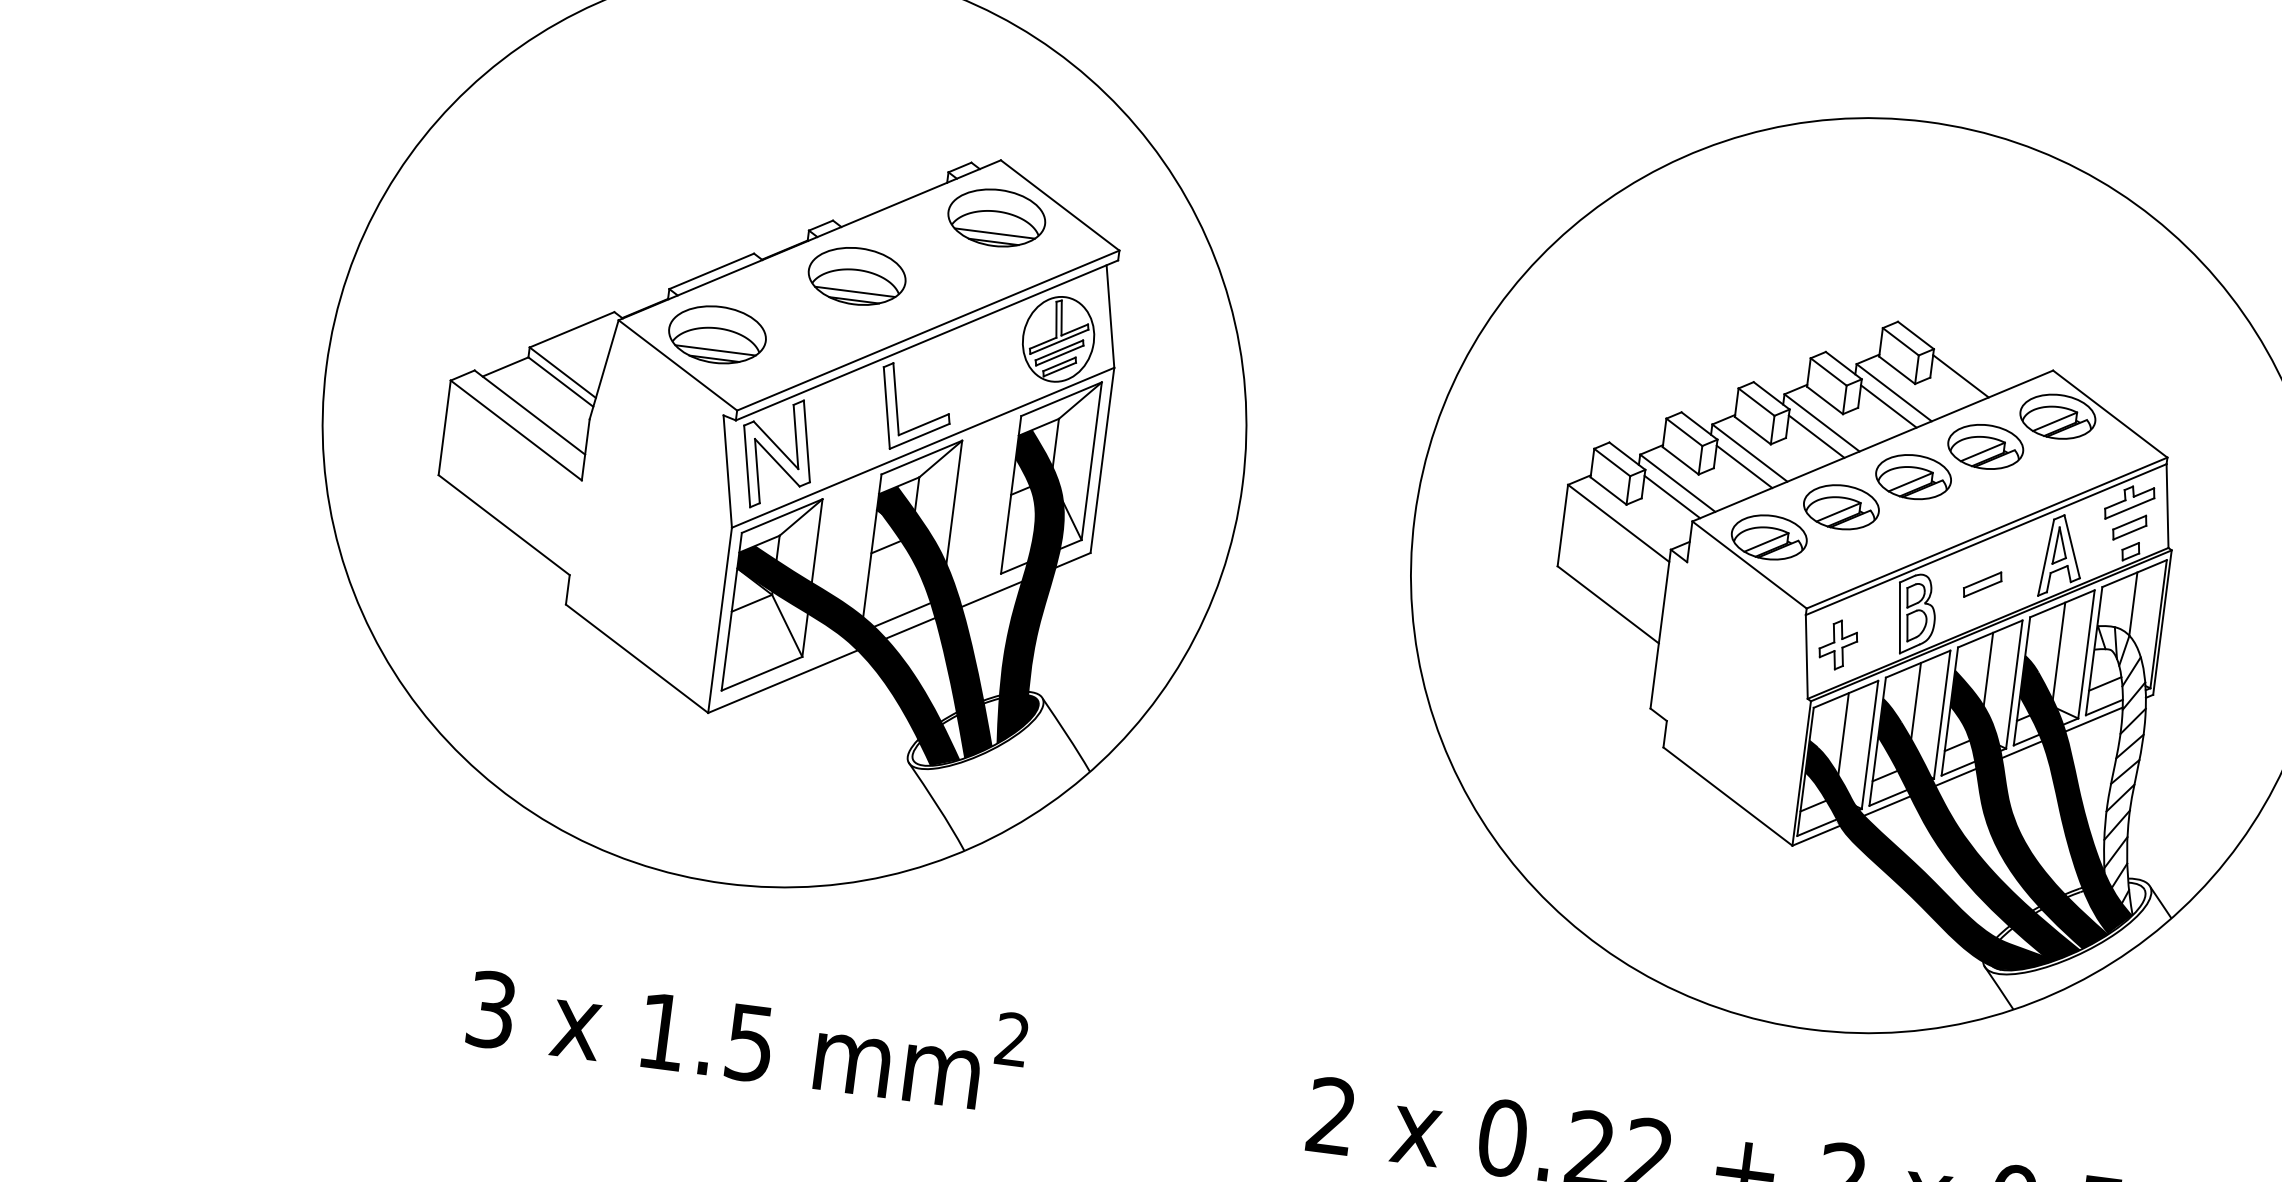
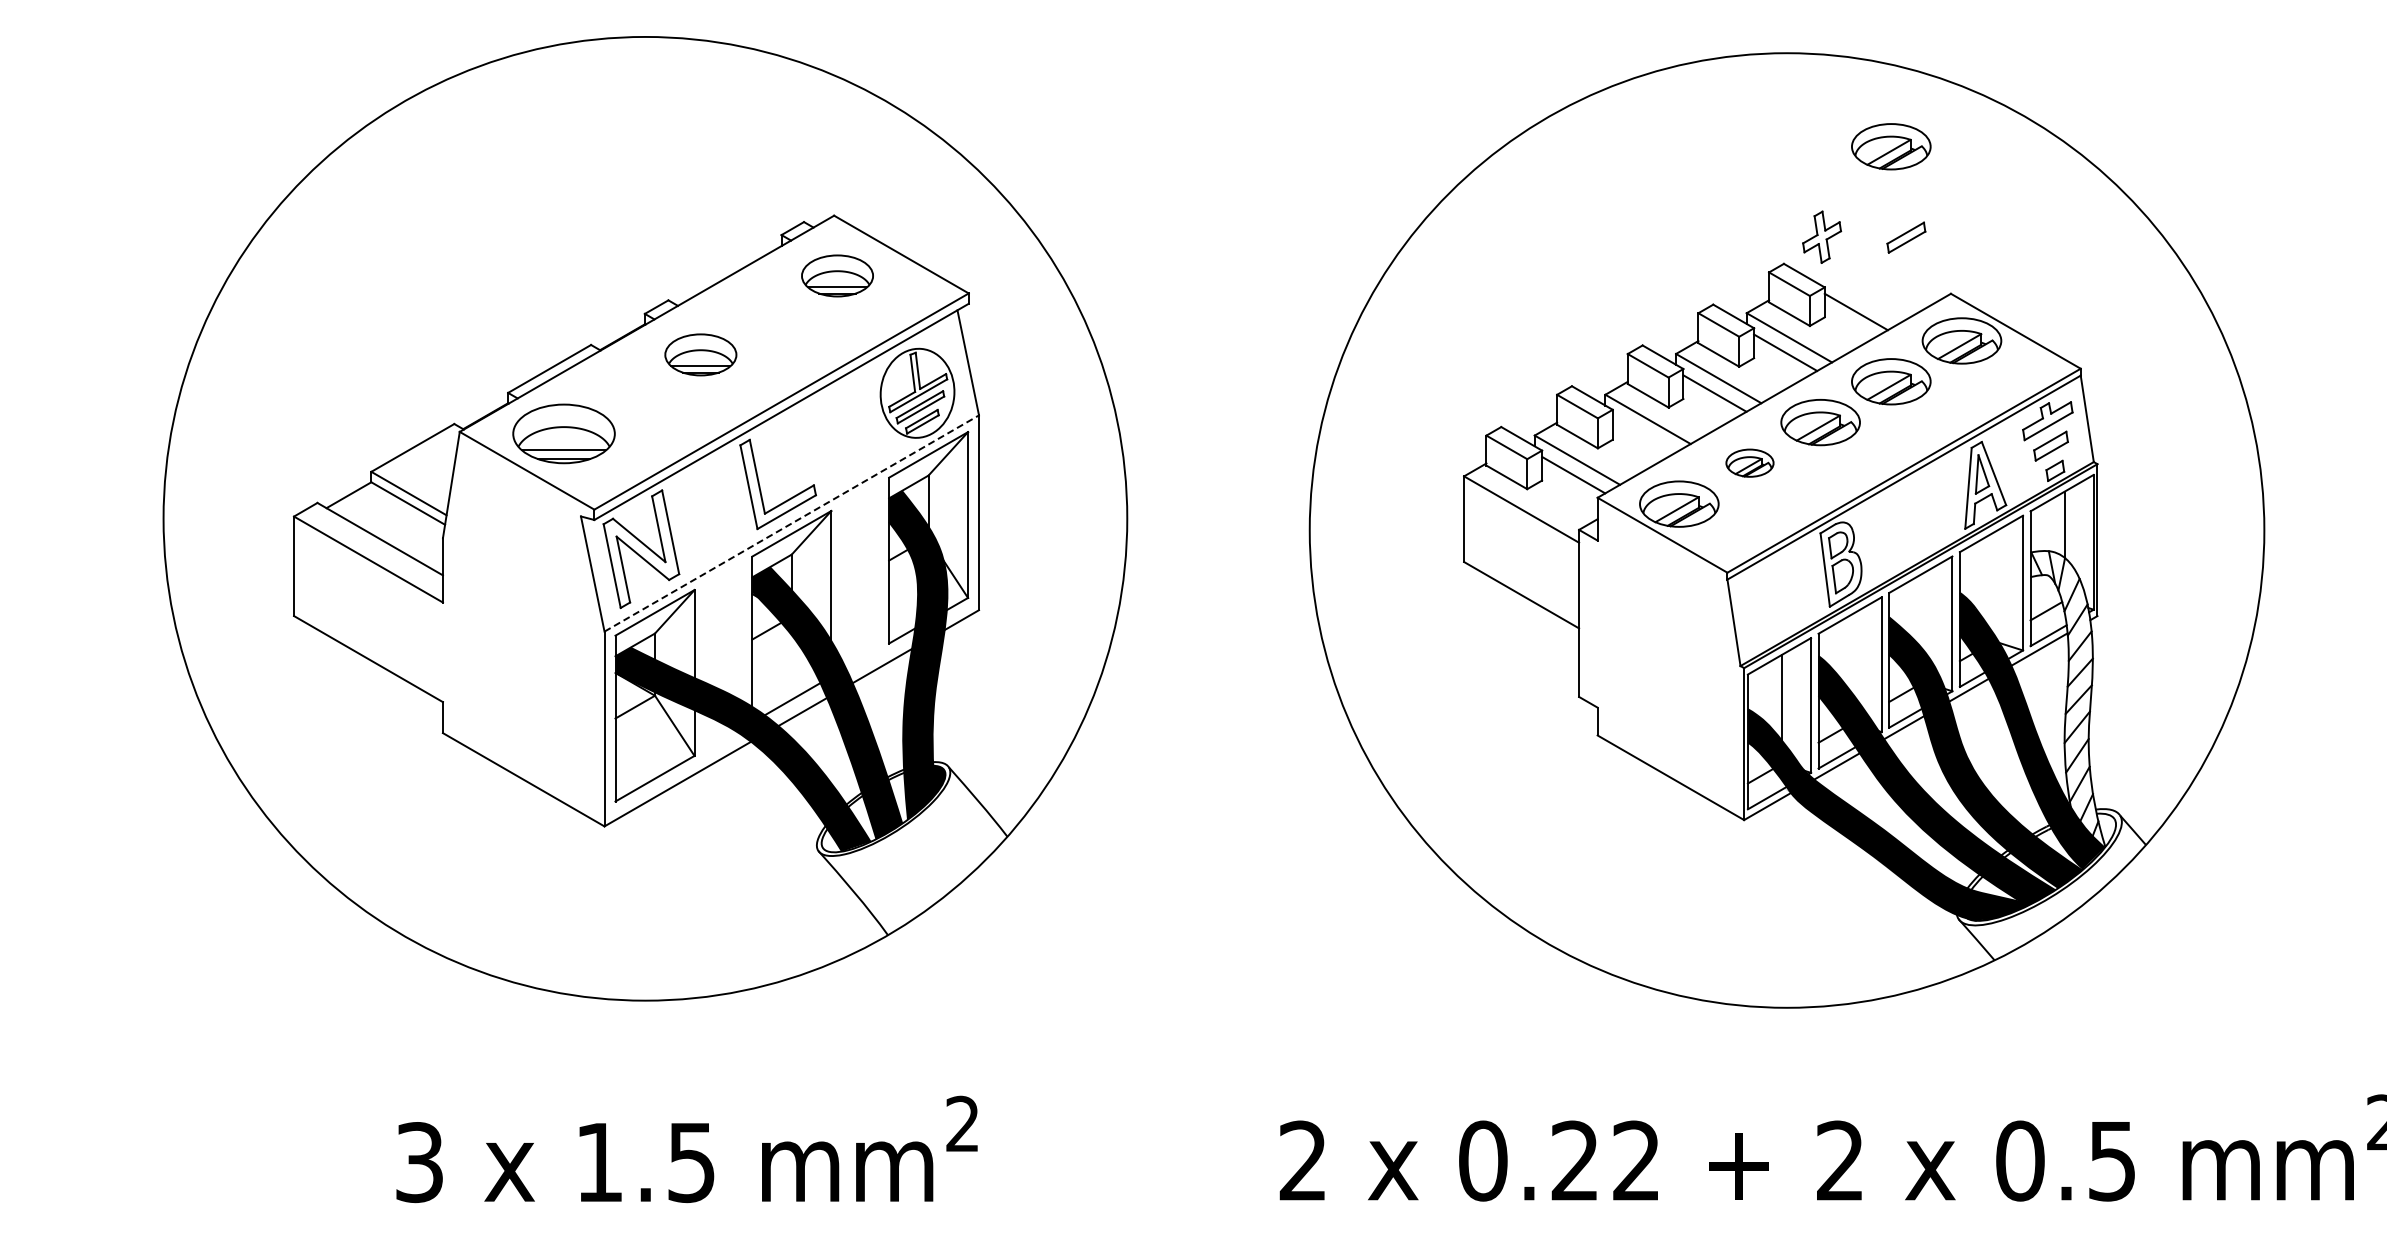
part: (996, 217) -> (837, 275), size x0.7
part: (2014, 223) -> (1891, 146), added
part: (856, 275) -> (700, 354), size x0.7
line: (923, 447) -> (792, 523), solid -> dashed
line: (1743, 466) -> (1643, 434), removed
part: (1841, 506) -> (1749, 462), size x0.6
part: (1982, 584) -> (1906, 237), moved
part: (1838, 644) -> (1822, 236), moved
line: (2059, 651) -> (1994, 583), removed
line: (1988, 669) -> (1923, 611), removed
line: (1915, 700) -> (1852, 653), removed

